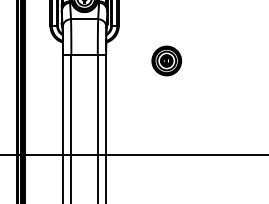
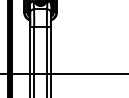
part: (165, 61) -> (79, 29), removed

